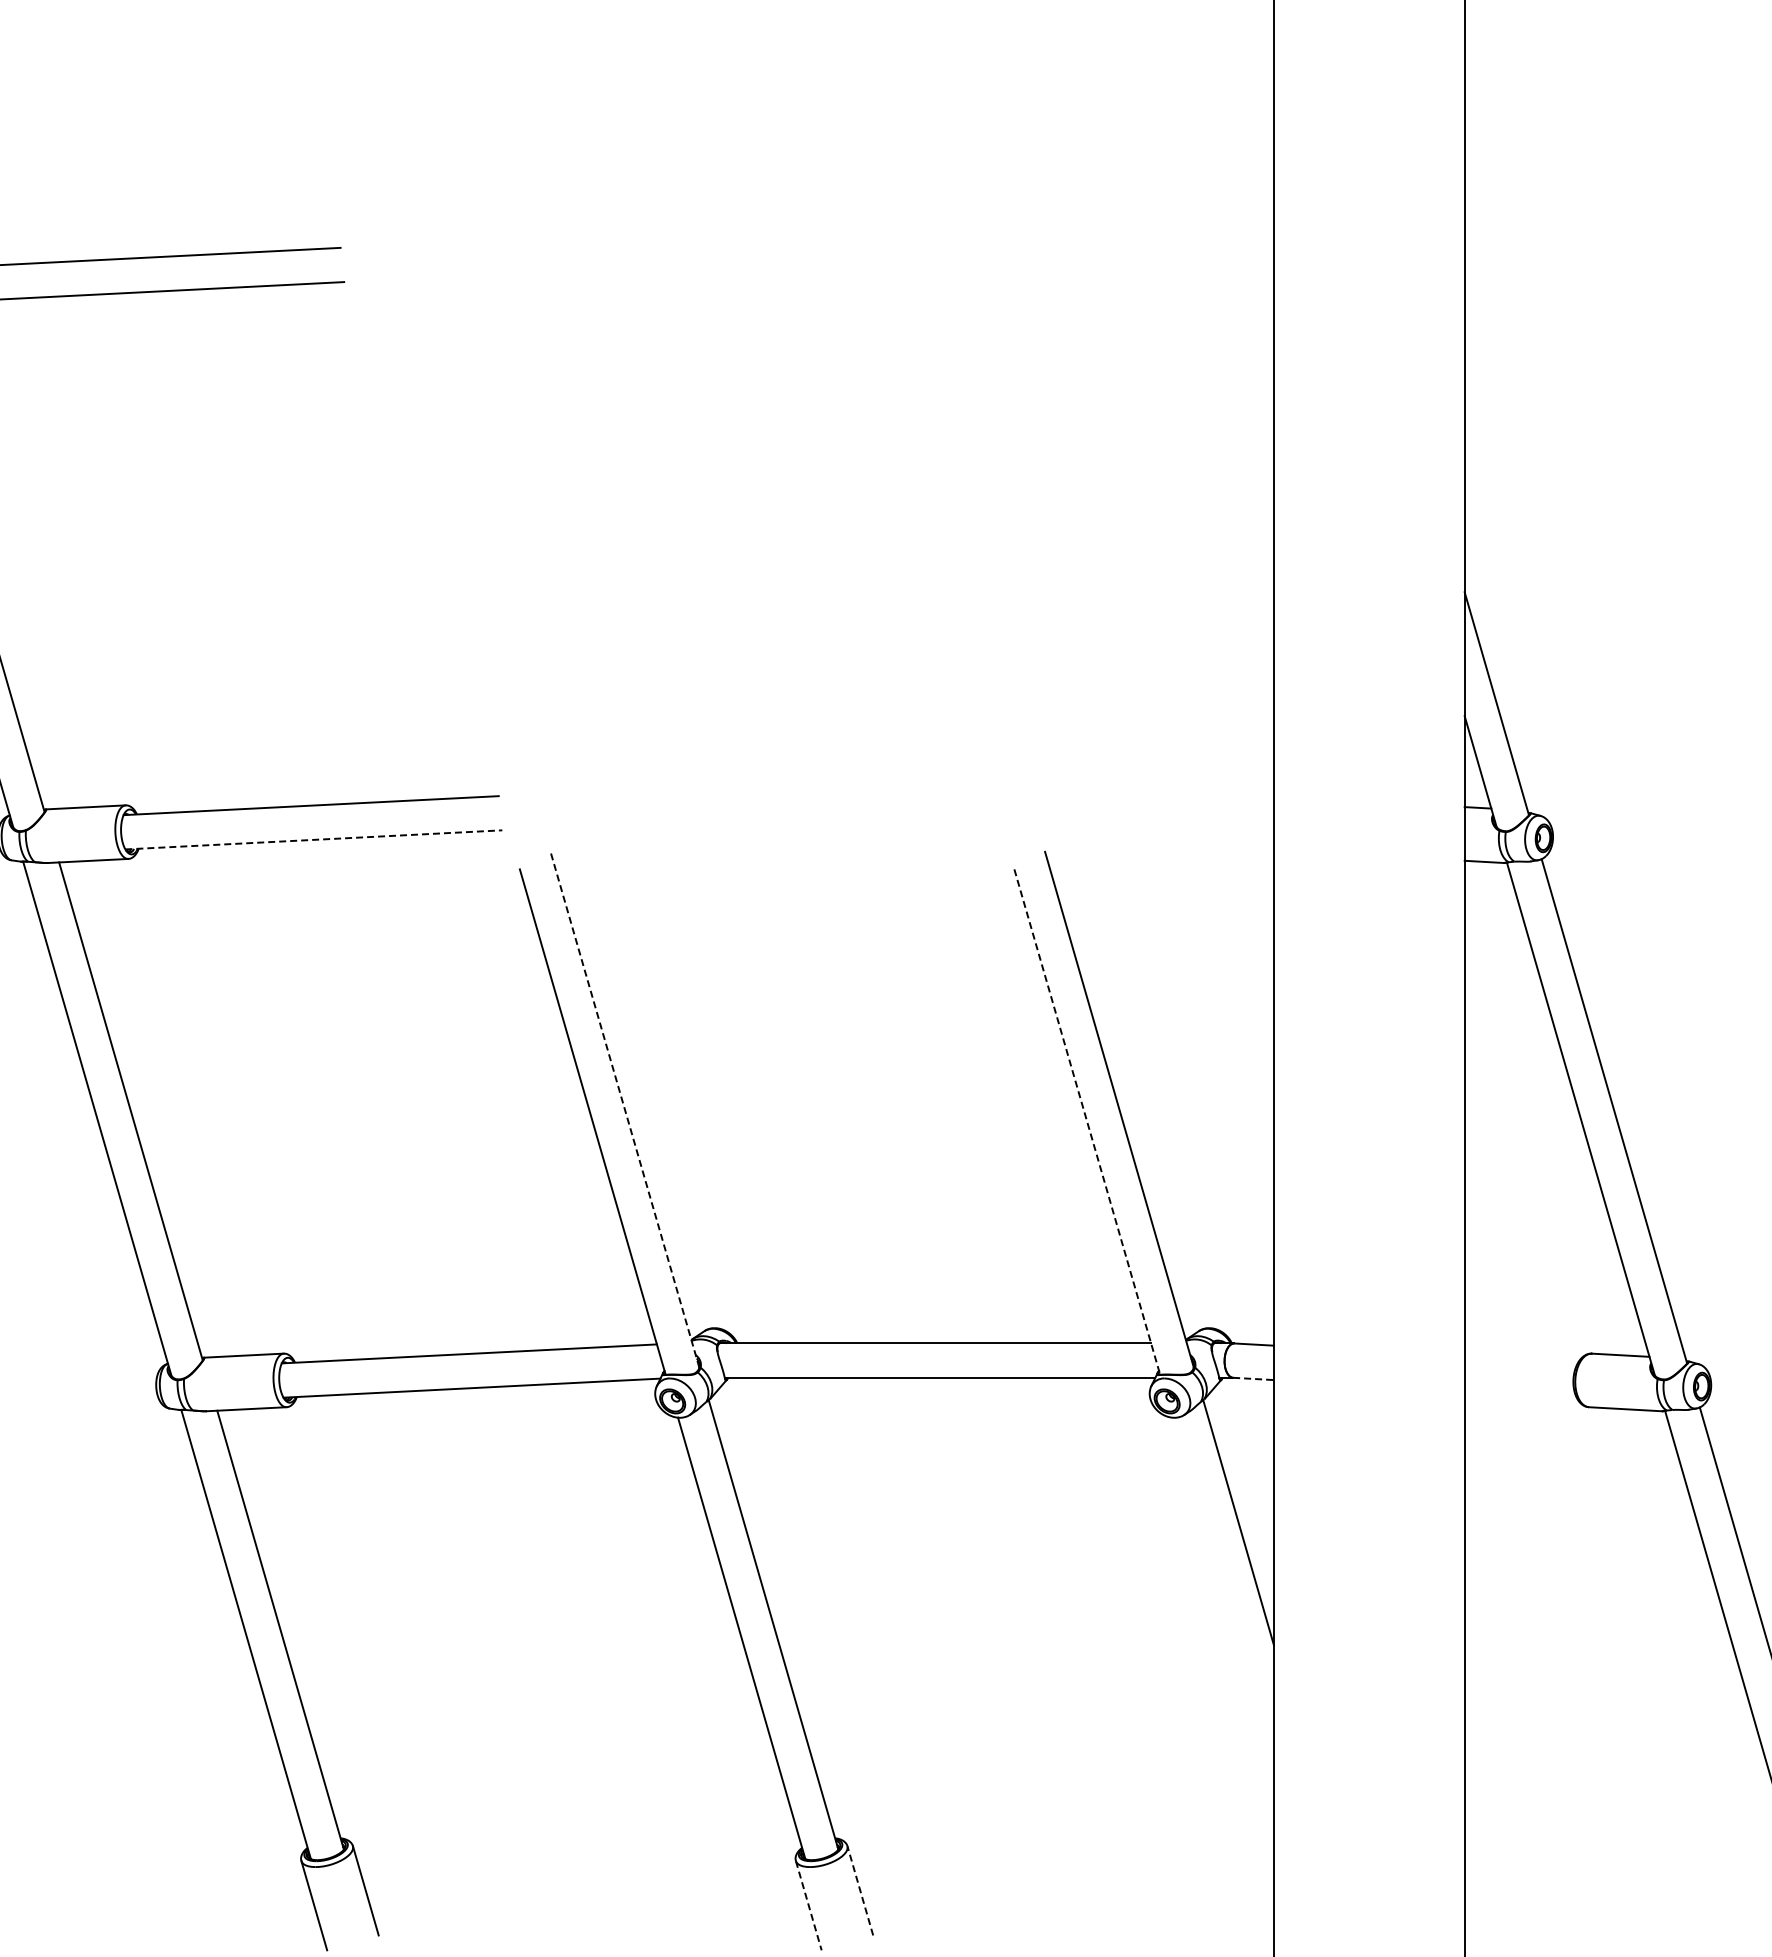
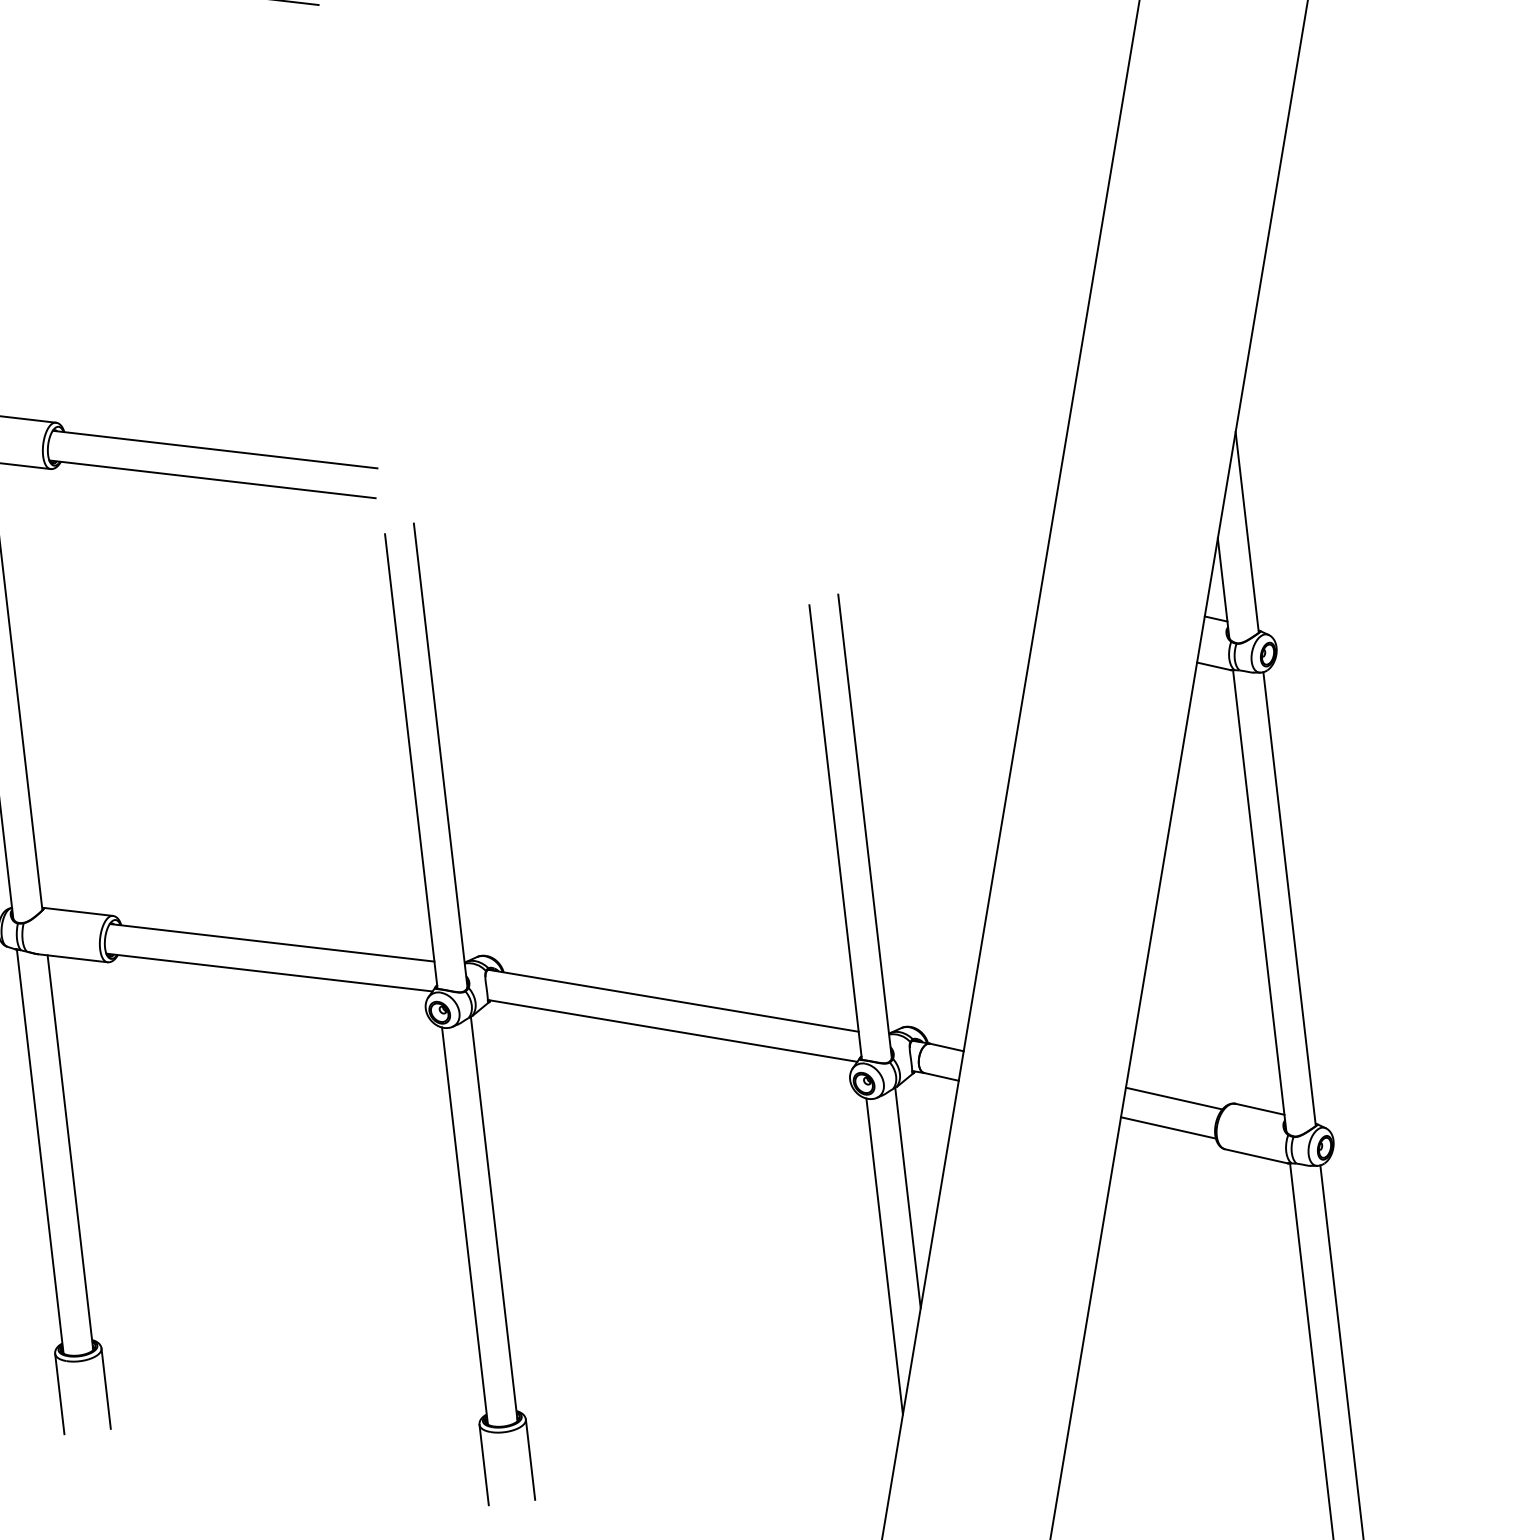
line: (313, 839) -> (212, 478), dashed -> solid
line: (624, 1109) -> (440, 755), dashed -> solid
line: (1087, 1122) -> (835, 832), dashed -> solid
line: (1521, 1359) -> (1174, 1098), added
line: (1254, 1378) -> (942, 1076), dashed -> solid
line: (1520, 1393) -> (1168, 1127), added
line: (1222, 1593) -> (884, 1256), added
line: (860, 1890) -> (530, 1459), dashed -> solid
line: (808, 1906) -> (483, 1465), dashed -> solid

